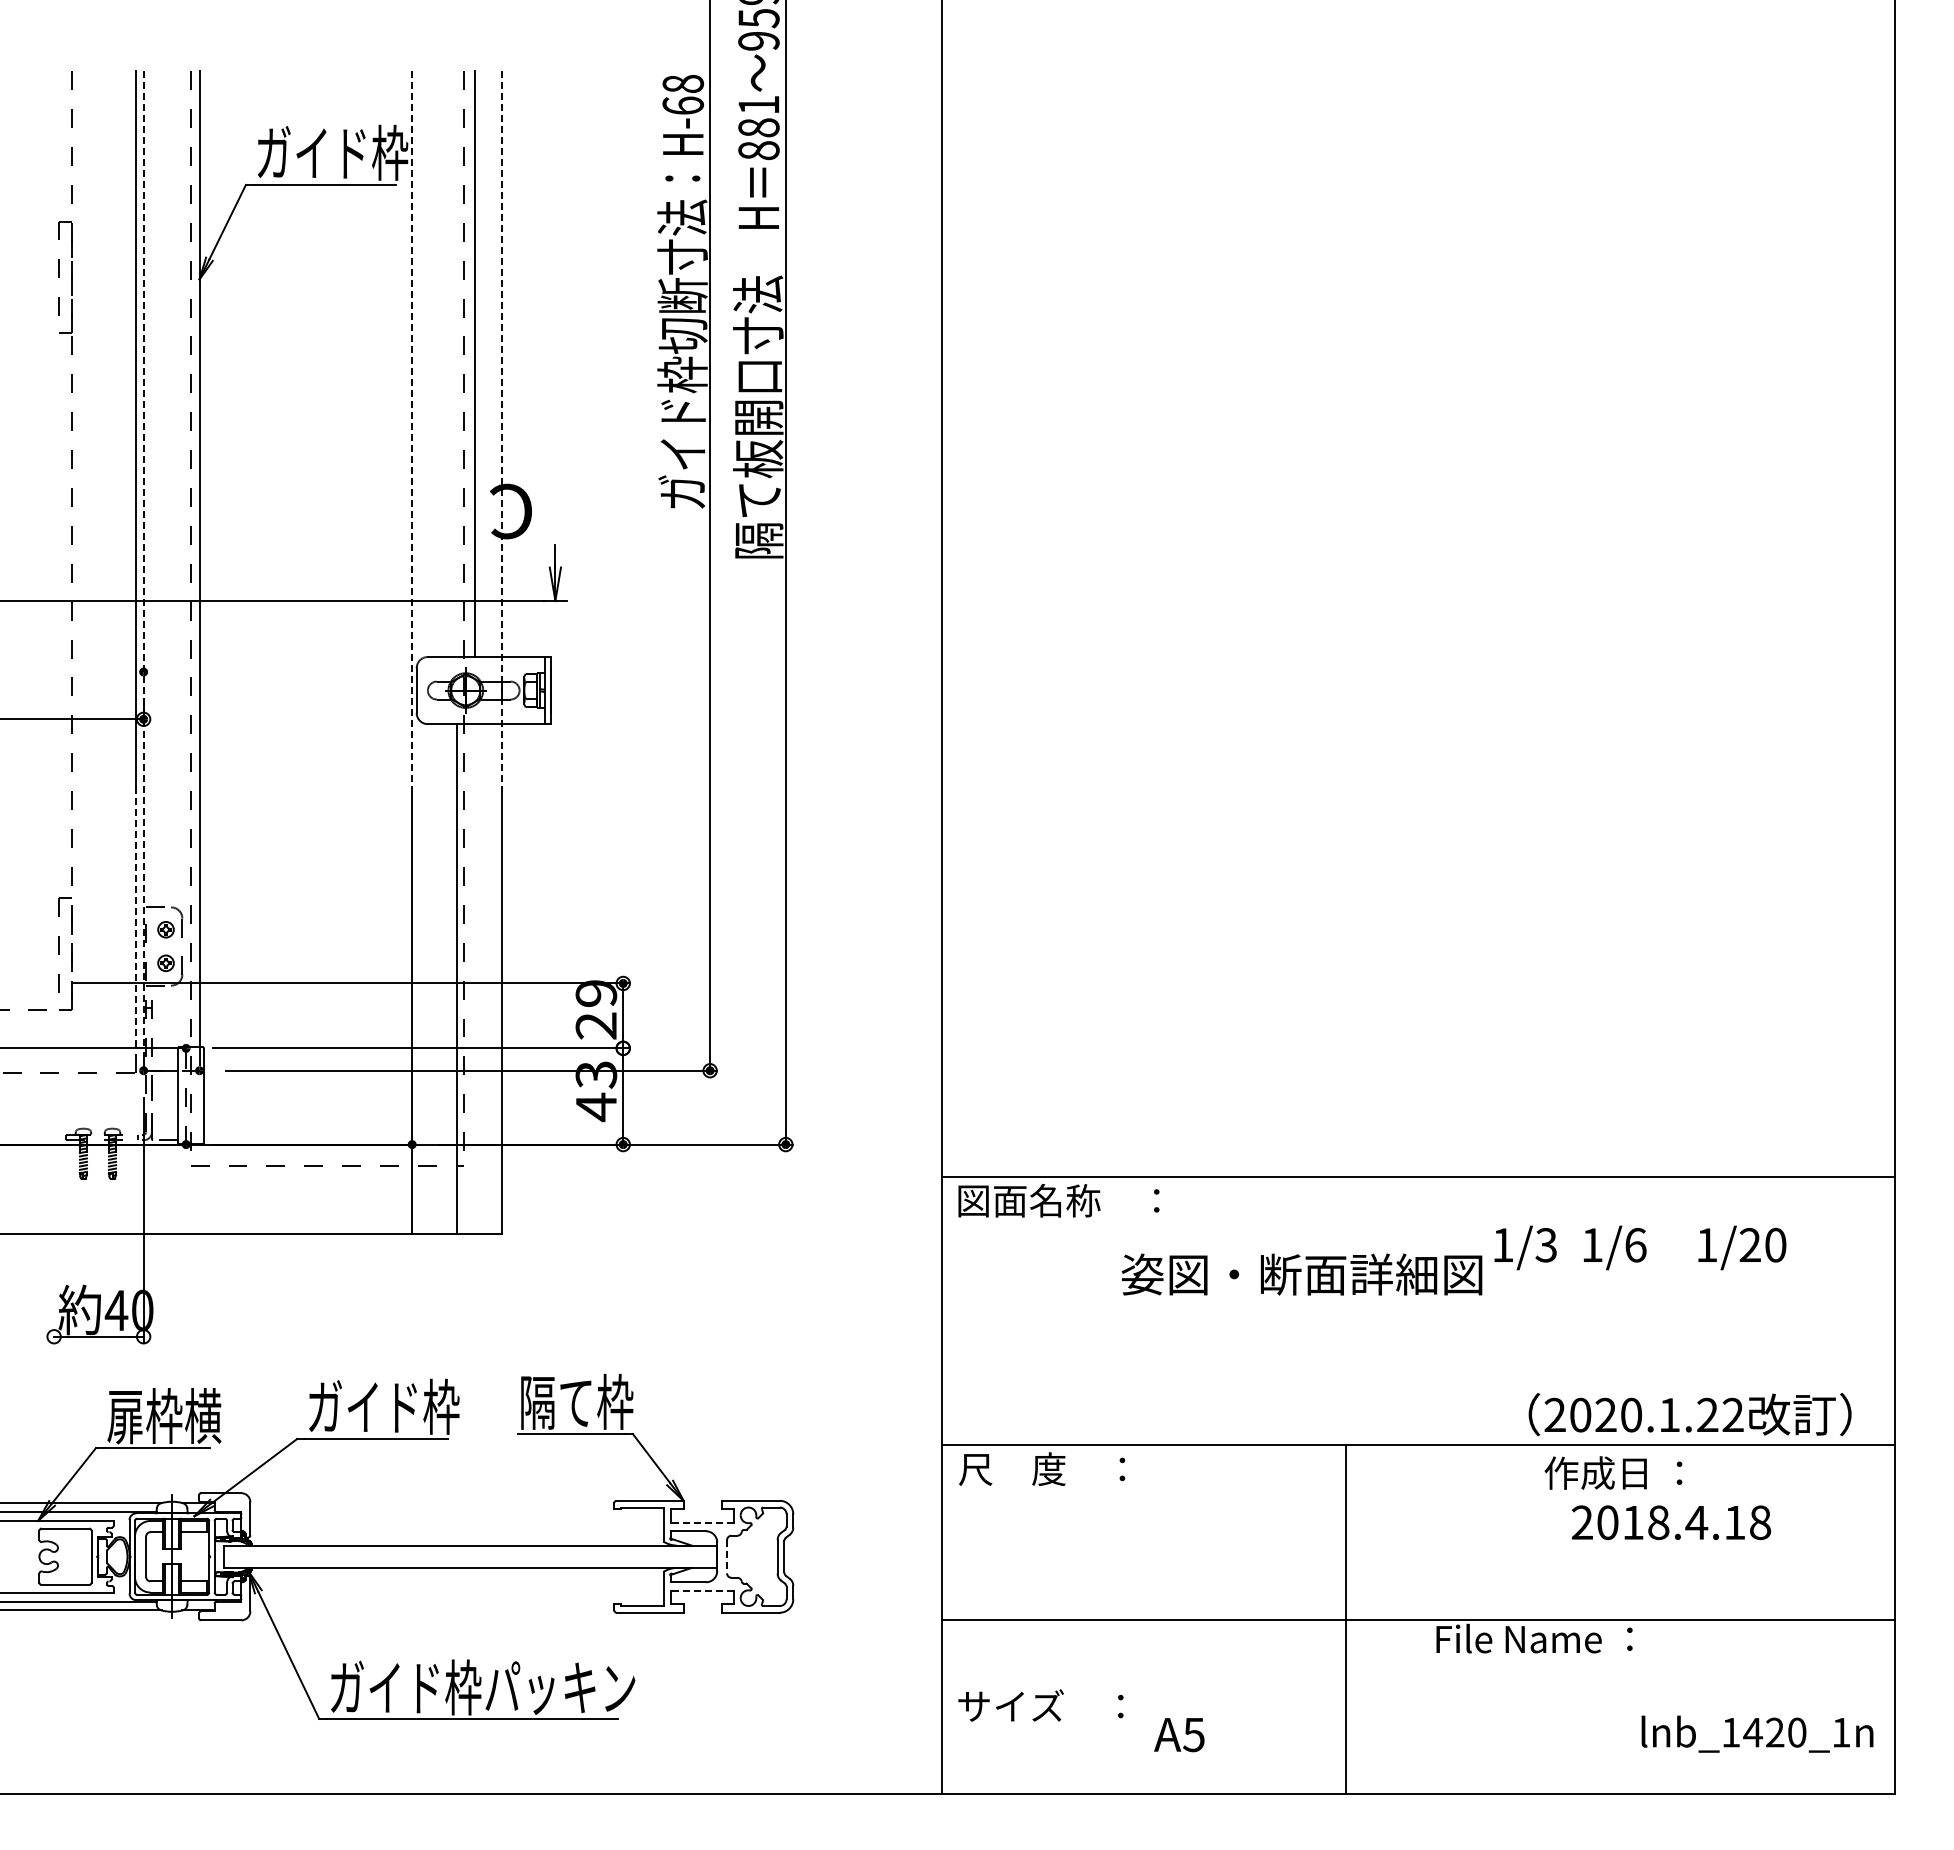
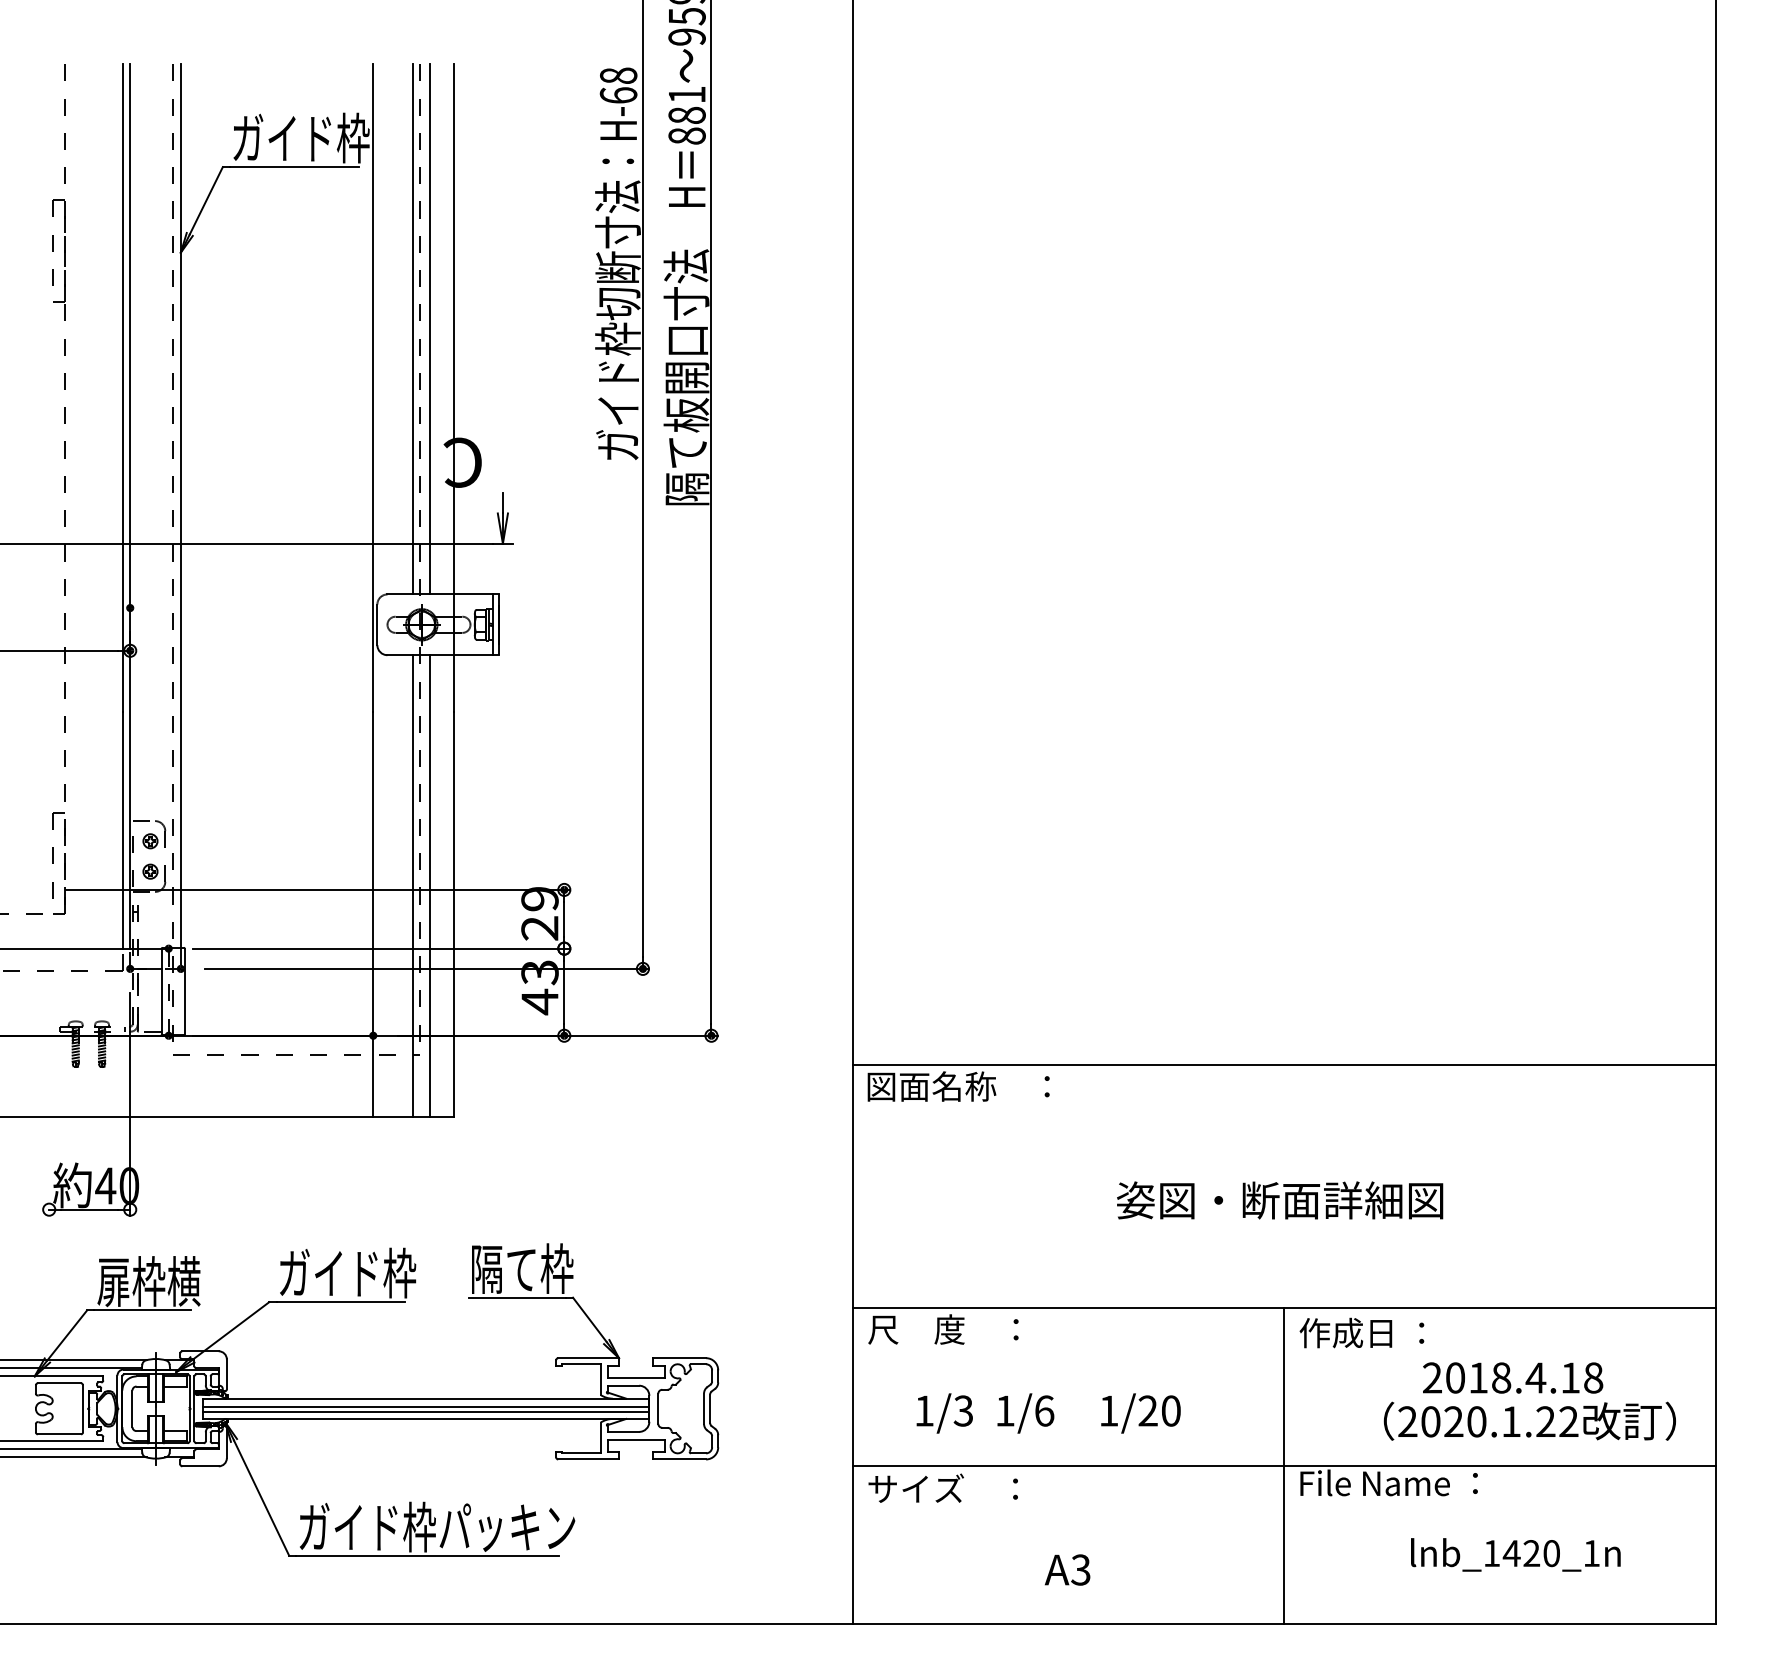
line: (456, 364) -> (413, 329), added
line: (412, 428) -> (373, 387), dashed -> solid
line: (501, 428) -> (454, 387), dashed -> solid
line: (143, 559) -> (130, 506), dashed -> solid
line: (135, 917) -> (122, 830), dashed -> solid
line: (474, 979) -> (429, 886), added
text: (1640, 1247) -> (1048, 1413), moved
text: (1301, 1274) -> (1279, 1200), moved
text: (1689, 1414) -> (1529, 1421), moved
text: (1613, 1472) -> (1361, 1332), moved
line: (702, 1522) -> (636, 1377), dashed -> solid
line: (470, 1554) -> (426, 1406), added
line: (727, 1556) -> (658, 1408), dashed -> solid
line: (470, 1560) -> (426, 1412), added
line: (702, 1590) -> (636, 1439), dashed -> solid
line: (1345, 1619) -> (1284, 1465), moved
text: (1040, 1705) -> (942, 1488), moved
text: (1757, 1733) -> (1515, 1554), moved
text: (1193, 1734) -> (1080, 1569), A5 -> A3

